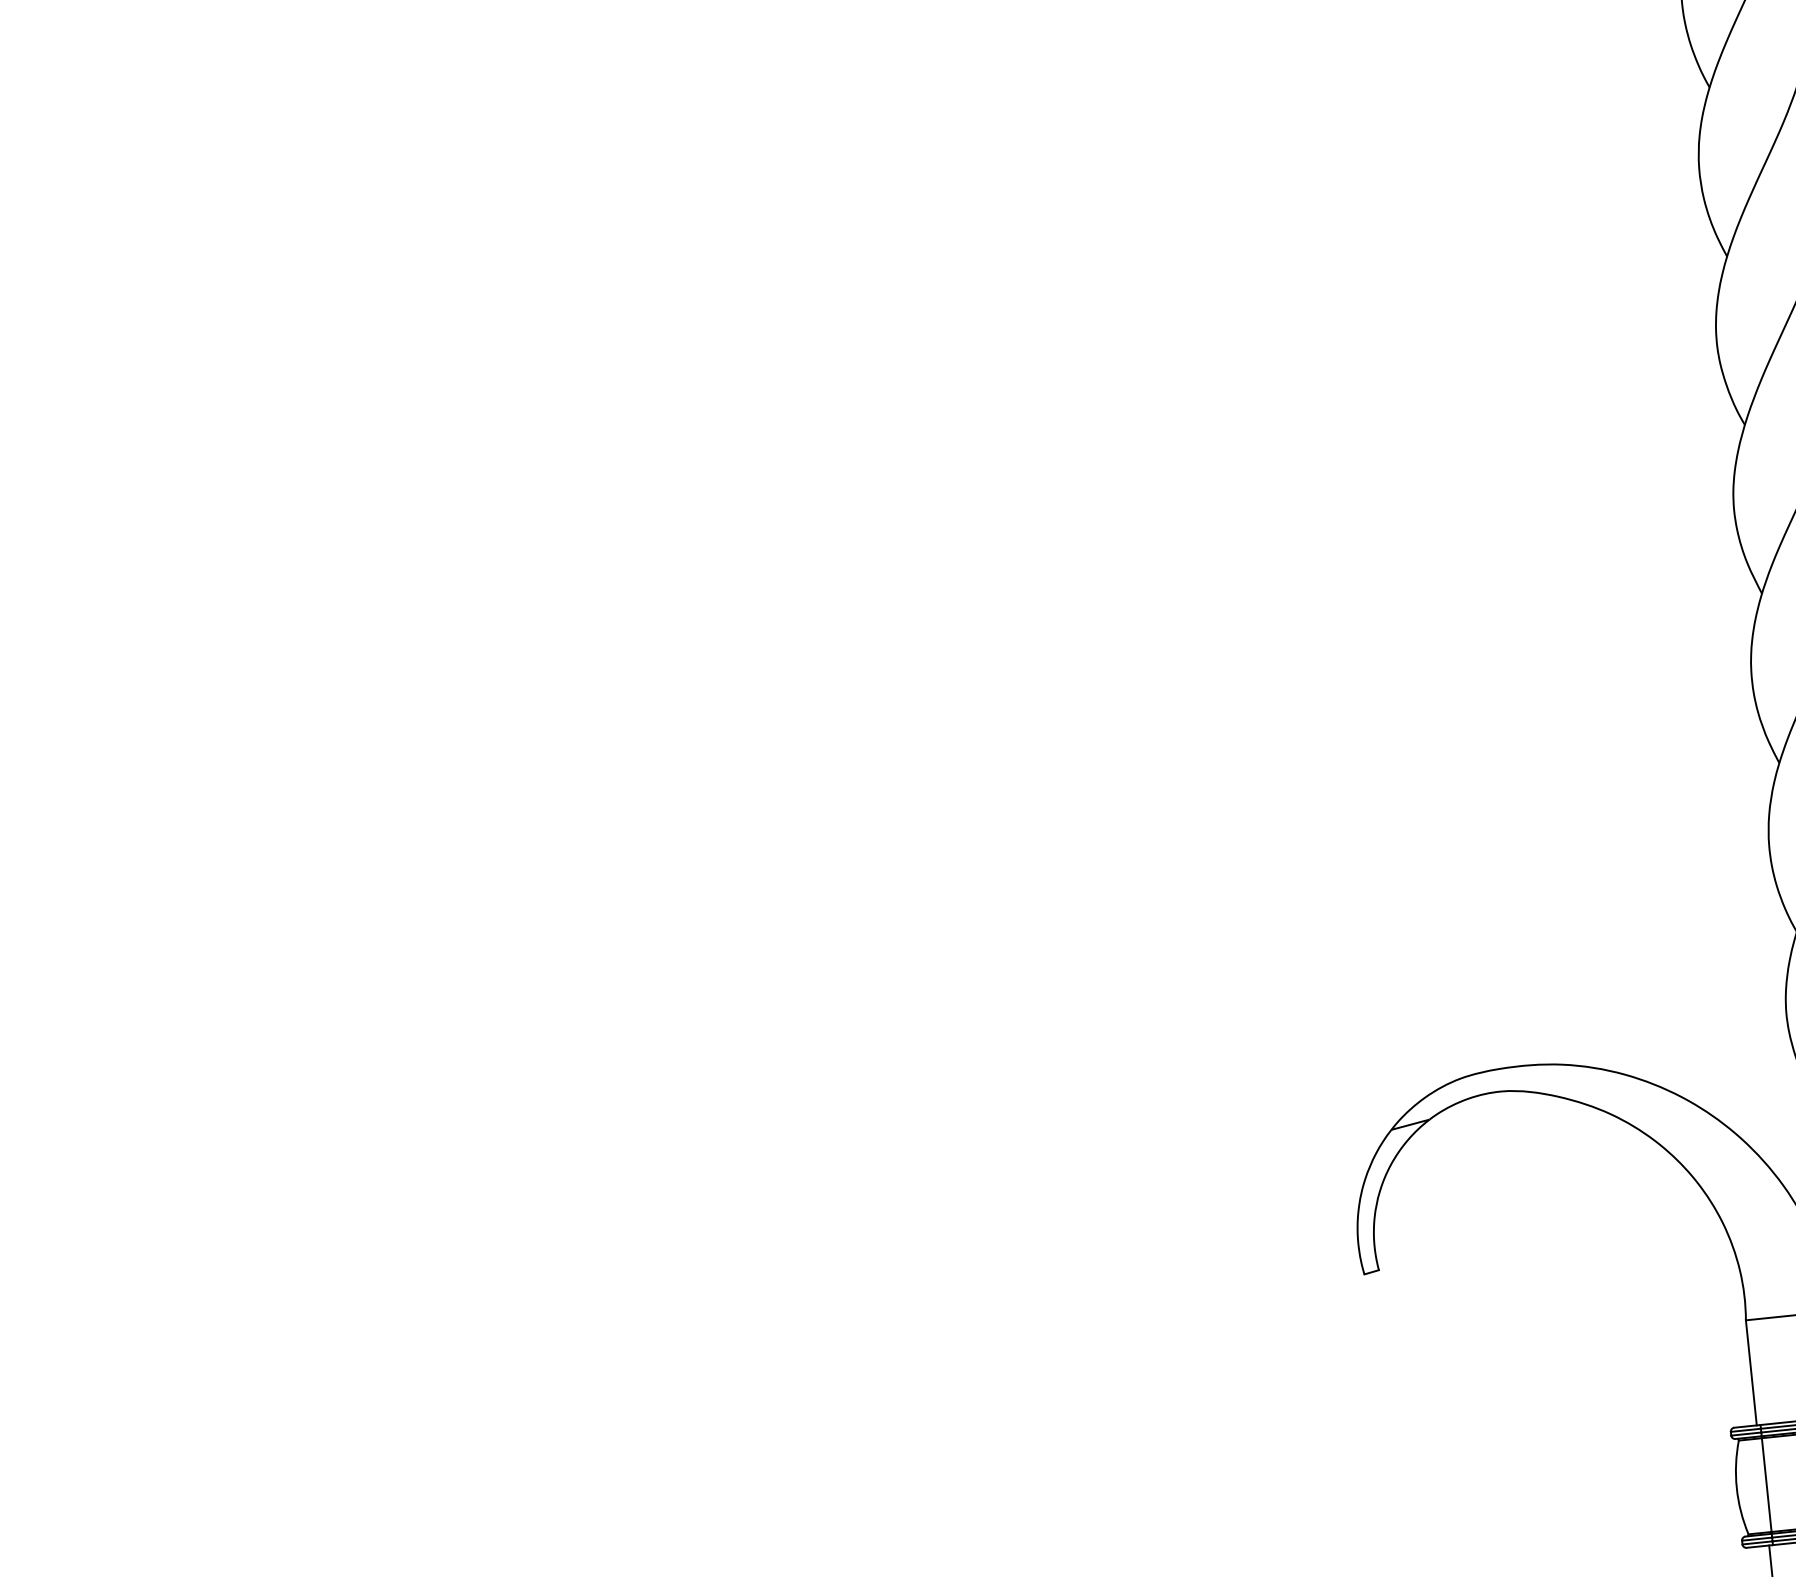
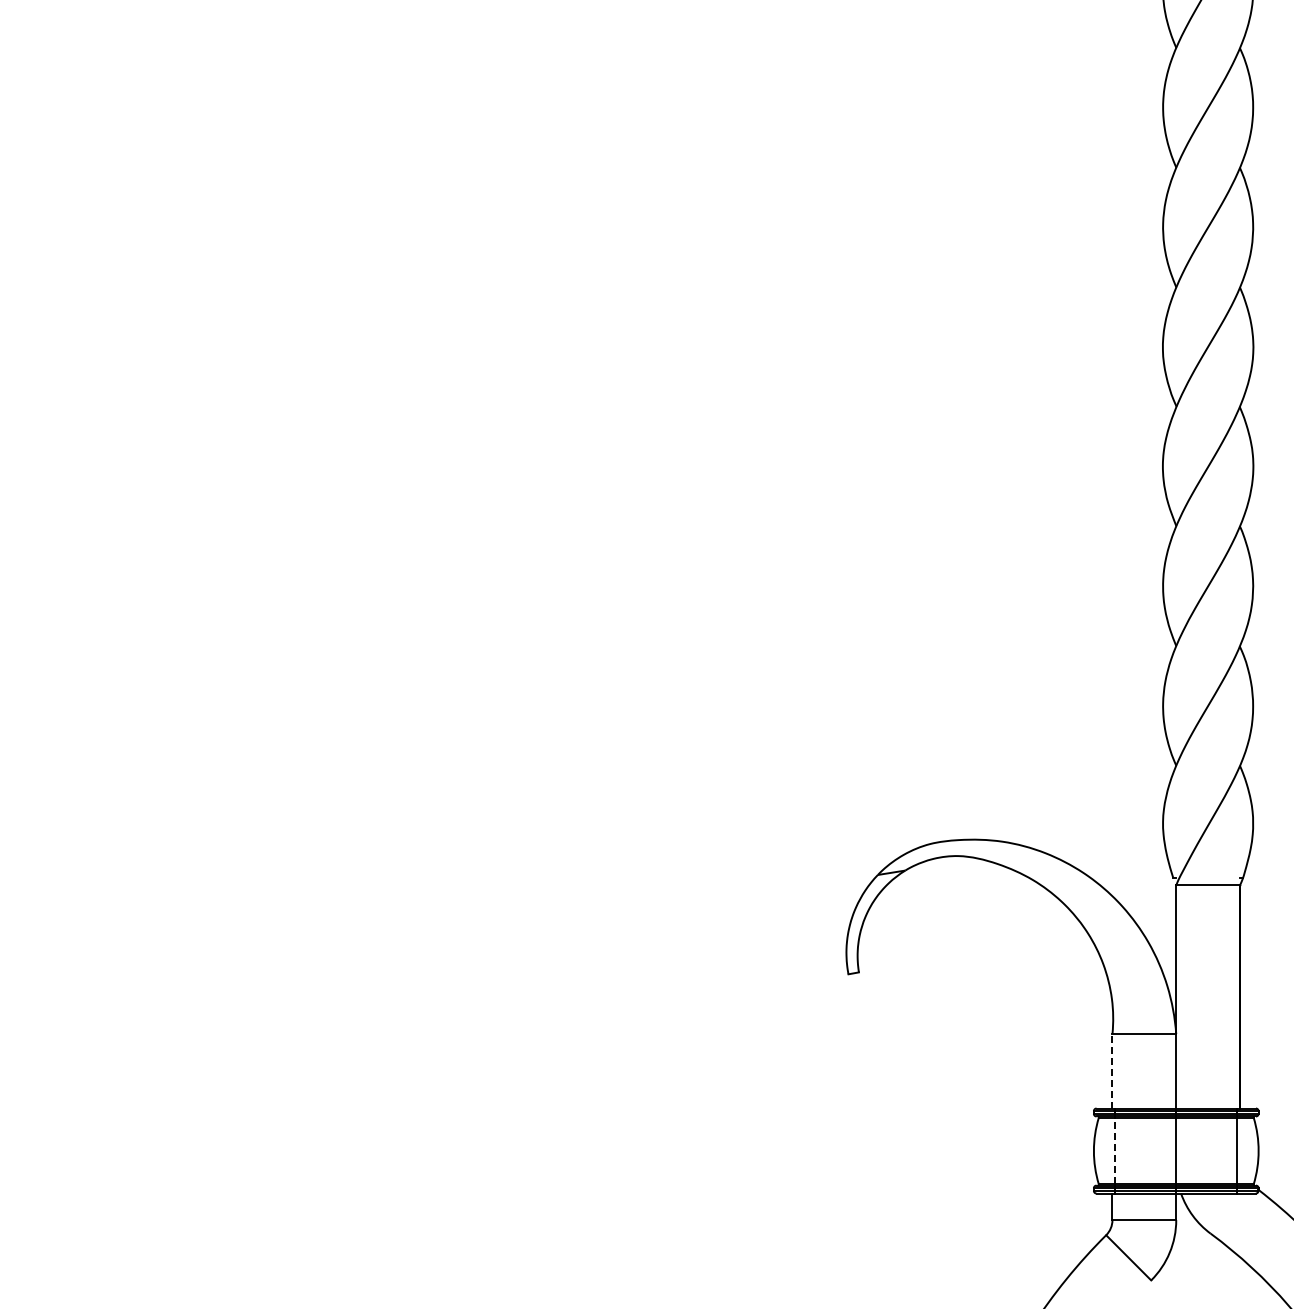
line: (1751, 1371) -> (1112, 1070), solid -> dashed
line: (1767, 1484) -> (1115, 1150), solid -> dashed

